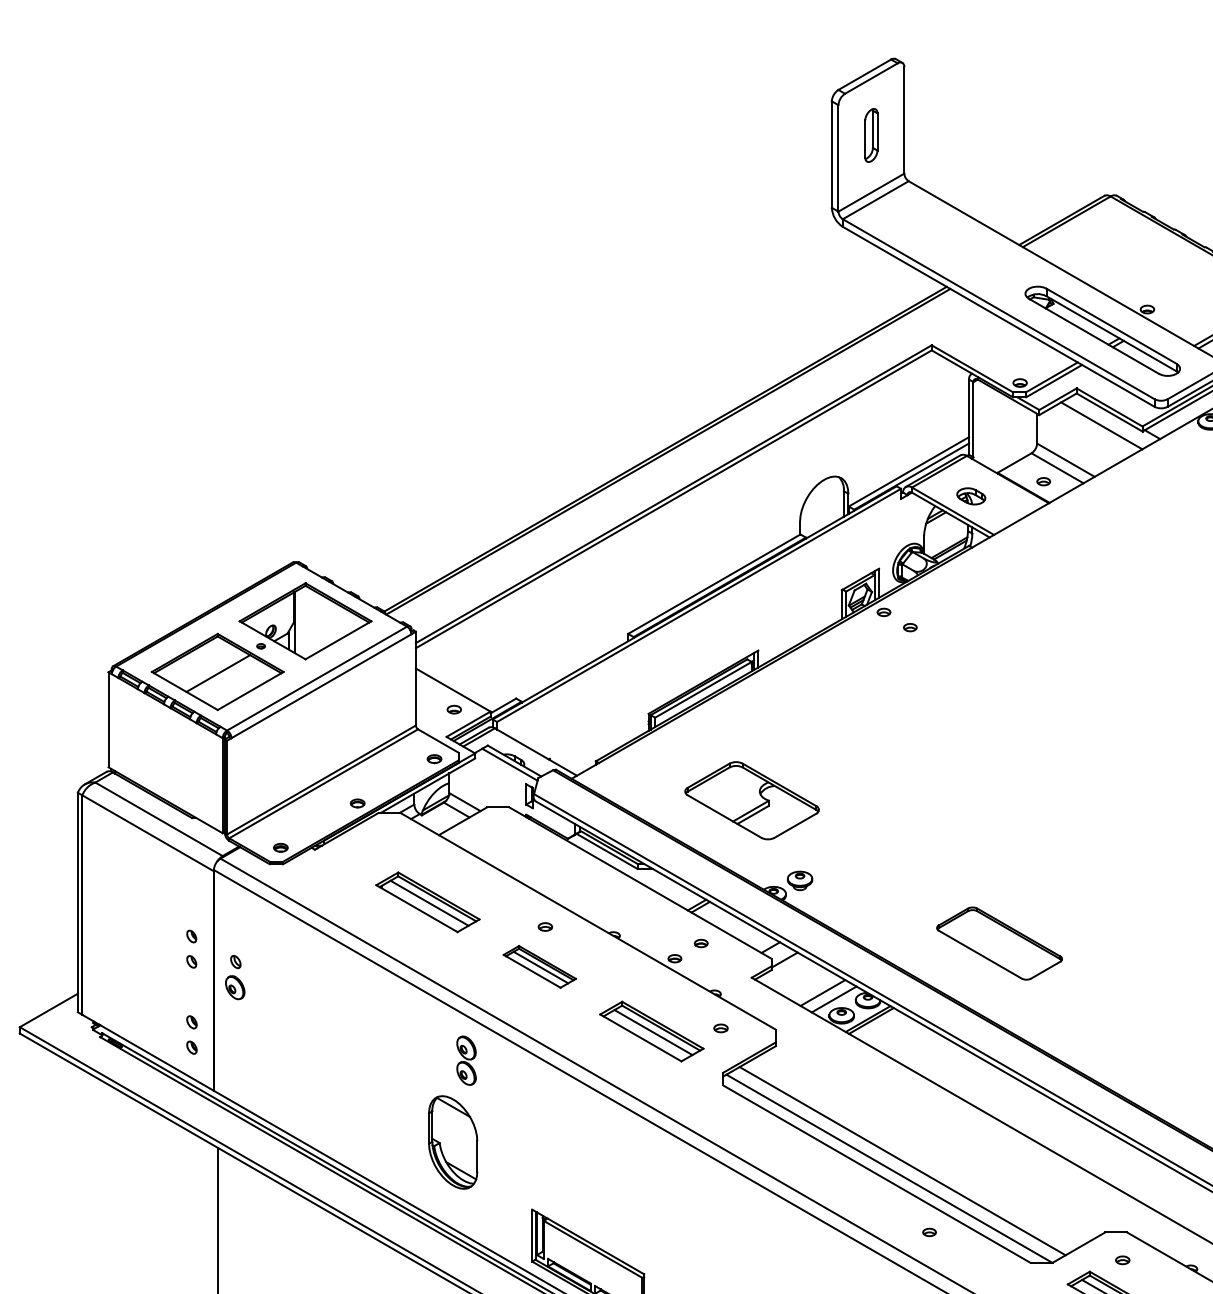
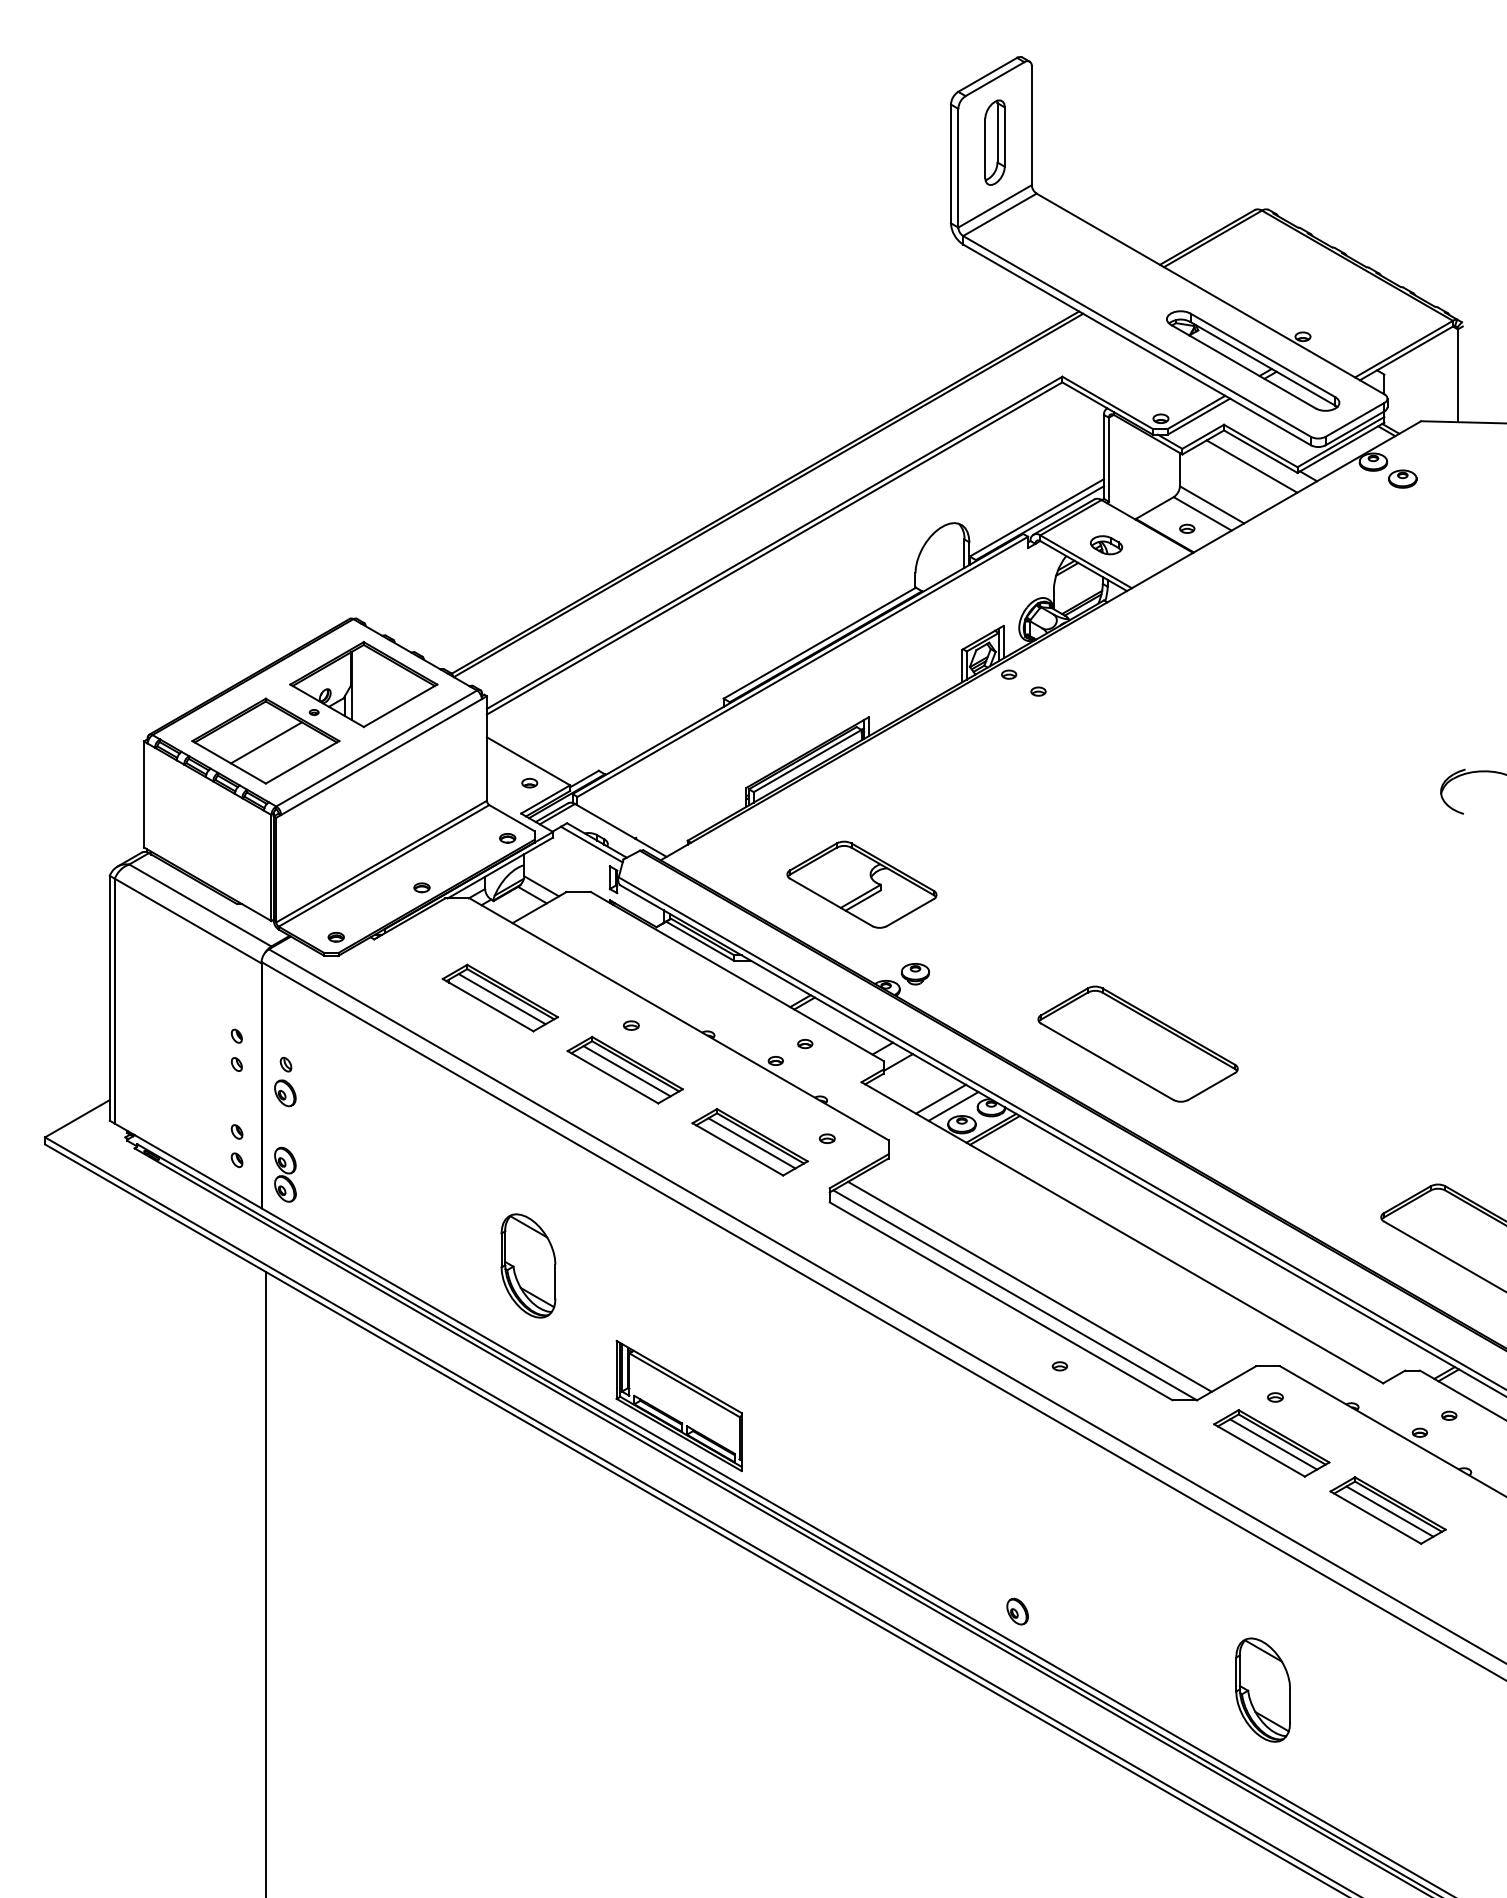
part: (870, 135) -> (994, 142), size x1.43
part: (999, 943) -> (1137, 1043), size x1.43
part: (539, 966) -> (624, 1069), size x1.43
part: (466, 1060) -> (285, 1174), moved

